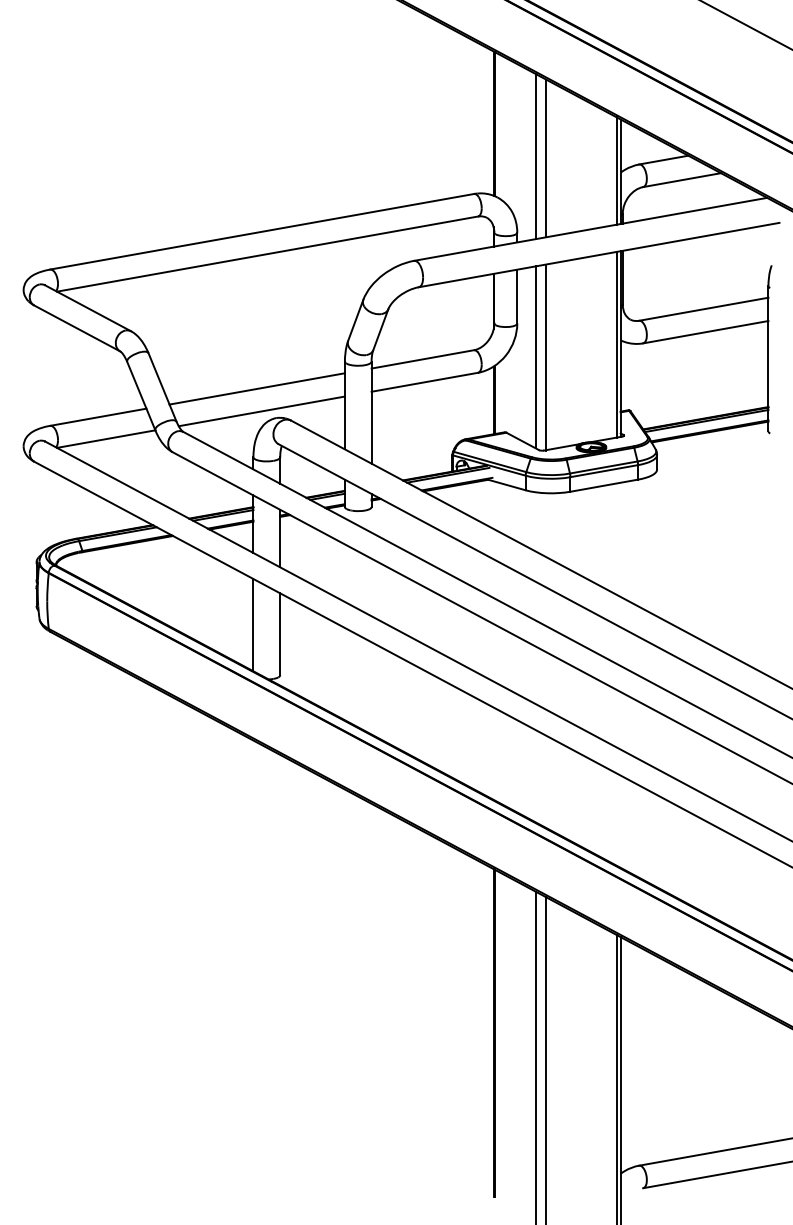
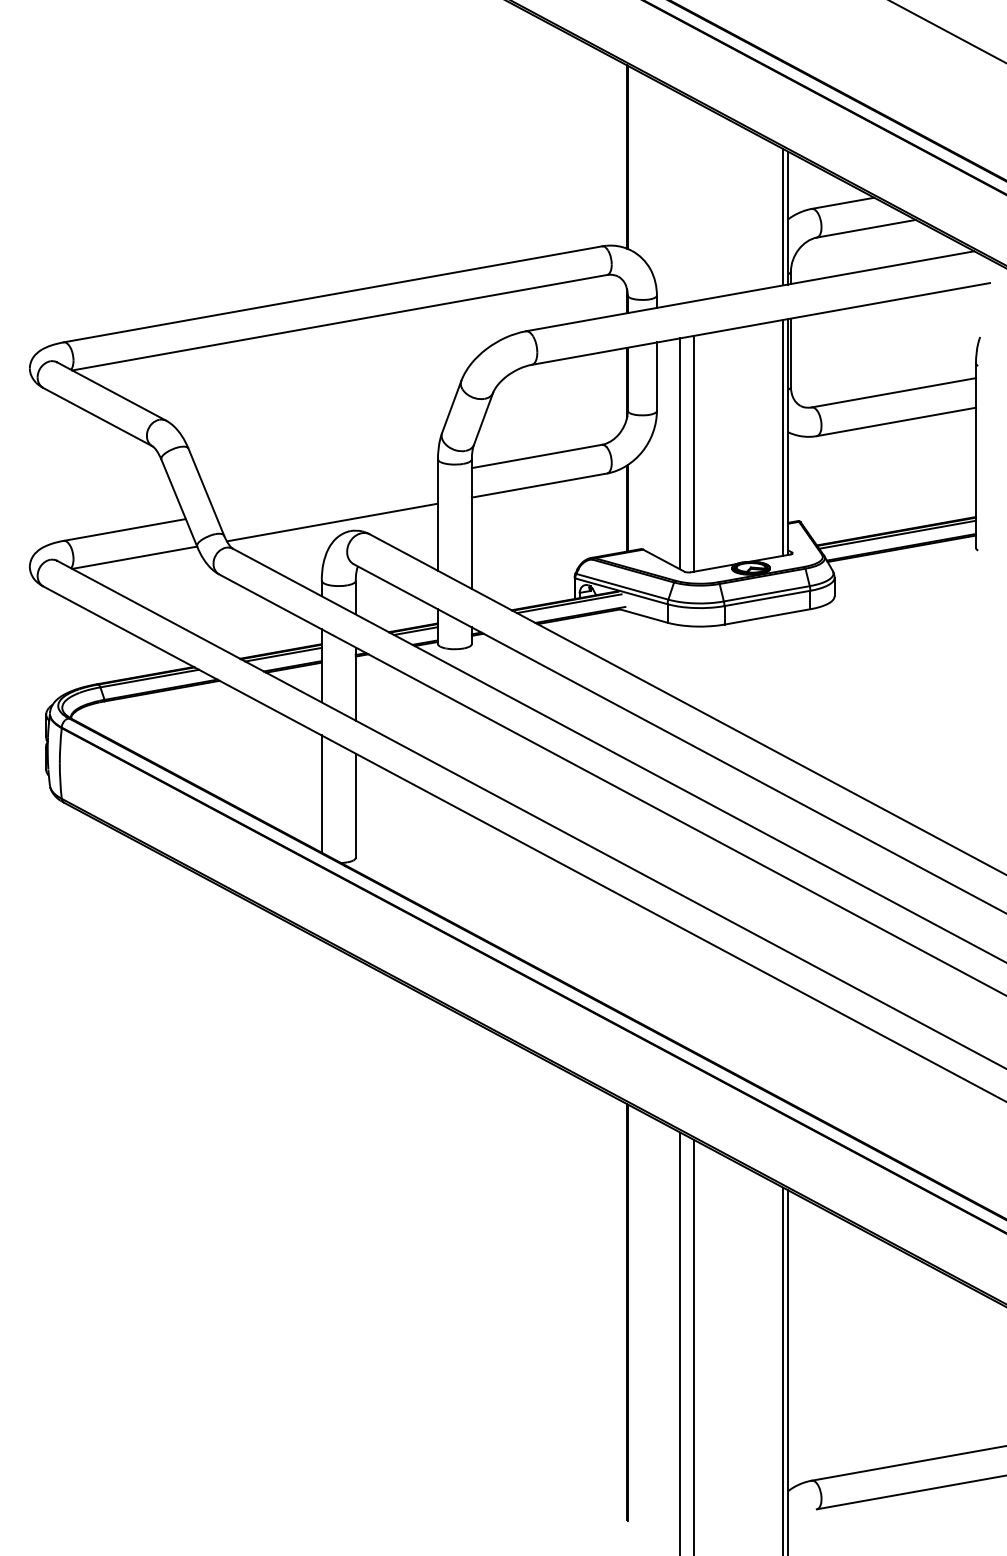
line: (535, 156) -> (680, 198), removed
line: (546, 158) -> (694, 201), removed
line: (256, 388) -> (325, 493), removed

